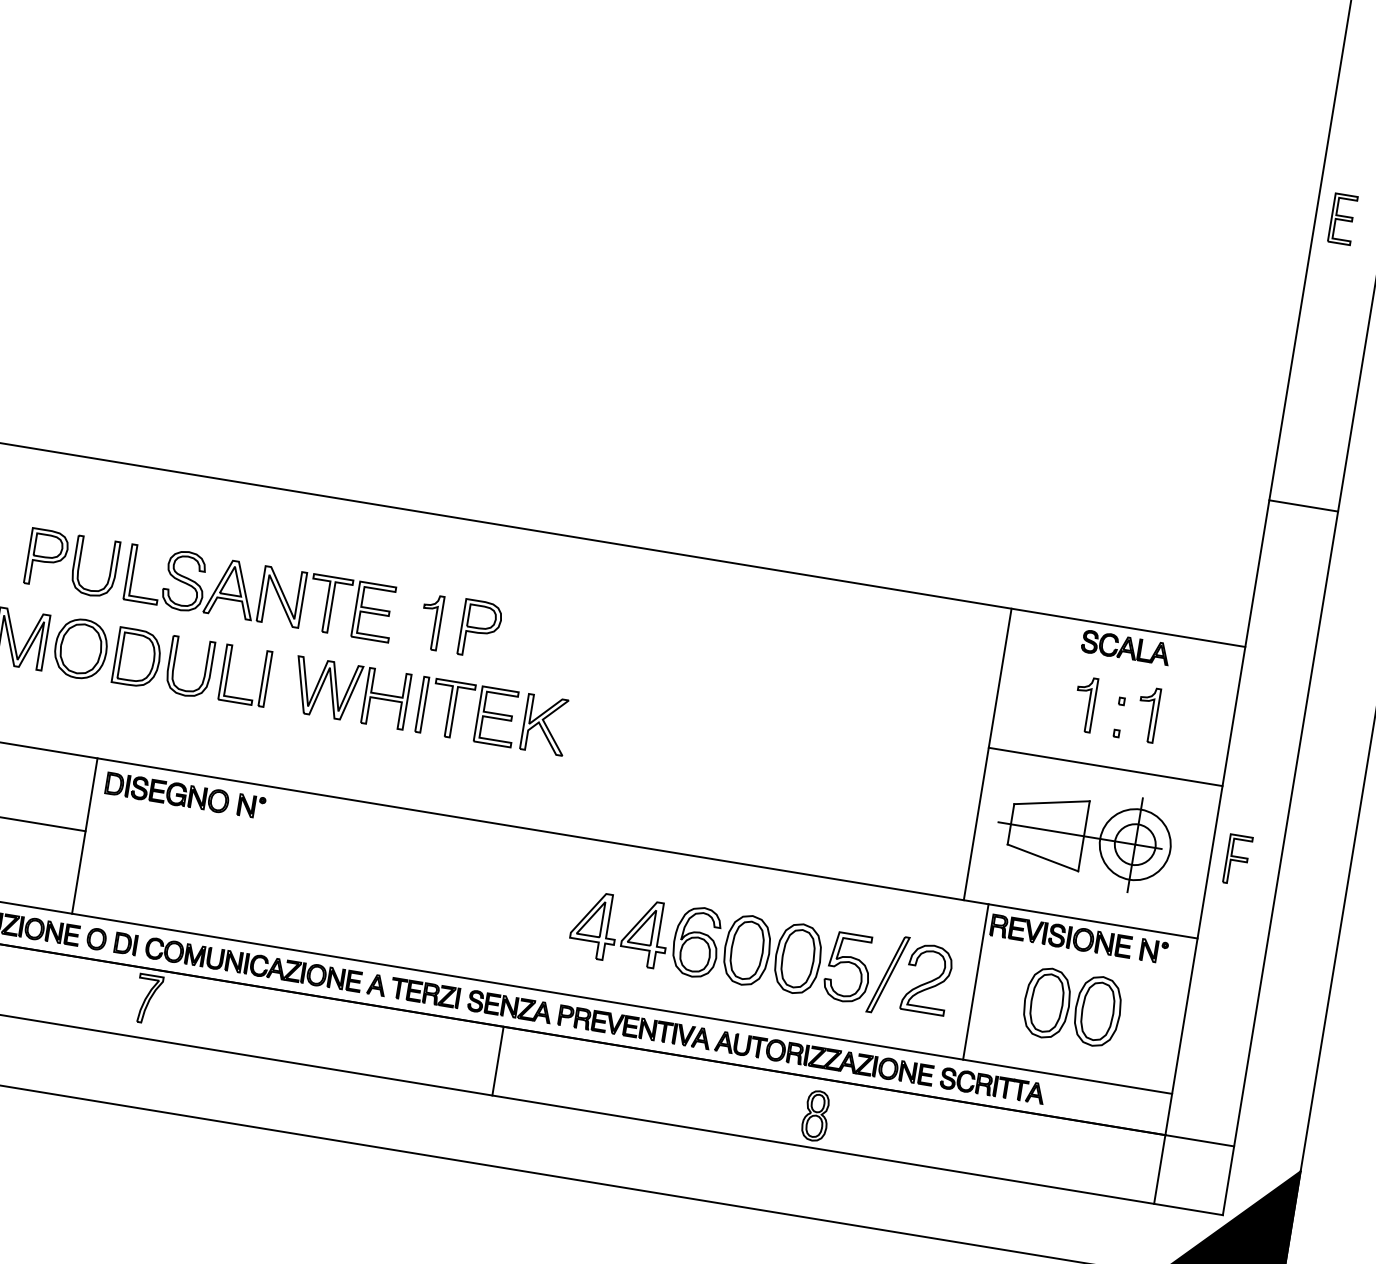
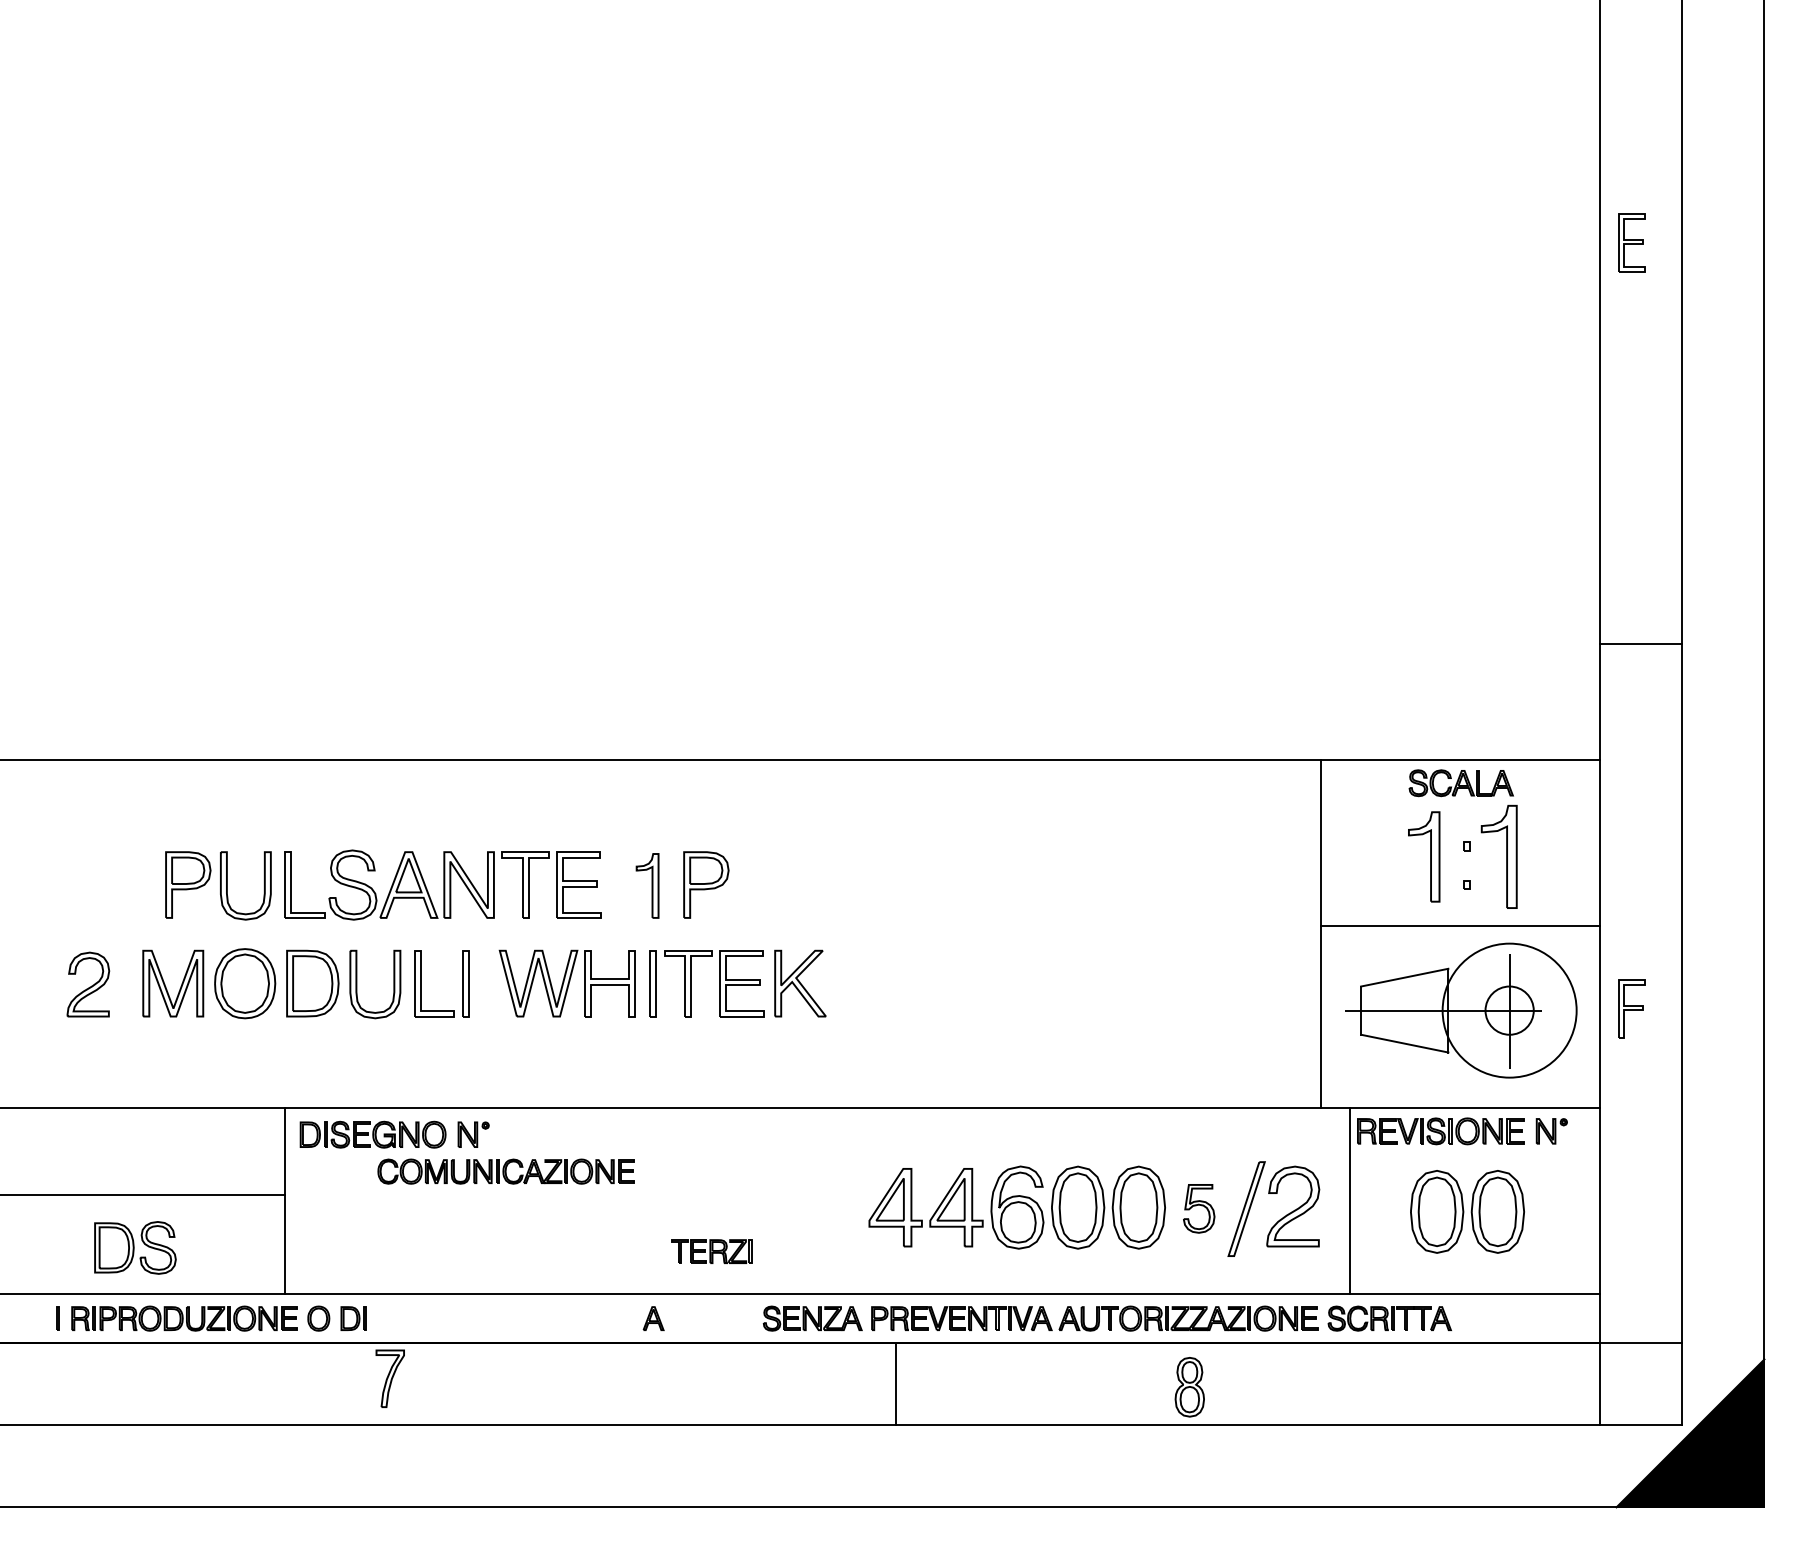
line: (1303, 506) -> (1641, 644), moved
part: (1085, 704) -> (1424, 856), size x1.4
part: (1147, 714) -> (1499, 856), size x1.6
circle: (1135, 844) -> (1509, 1010), size x1.6
part: (252, 964) -> (505, 1171), moved
part: (847, 967) -> (1198, 1208), size x0.6
part: (425, 992) -> (711, 1251), moved
line: (498, 1061) -> (896, 1384), moved

